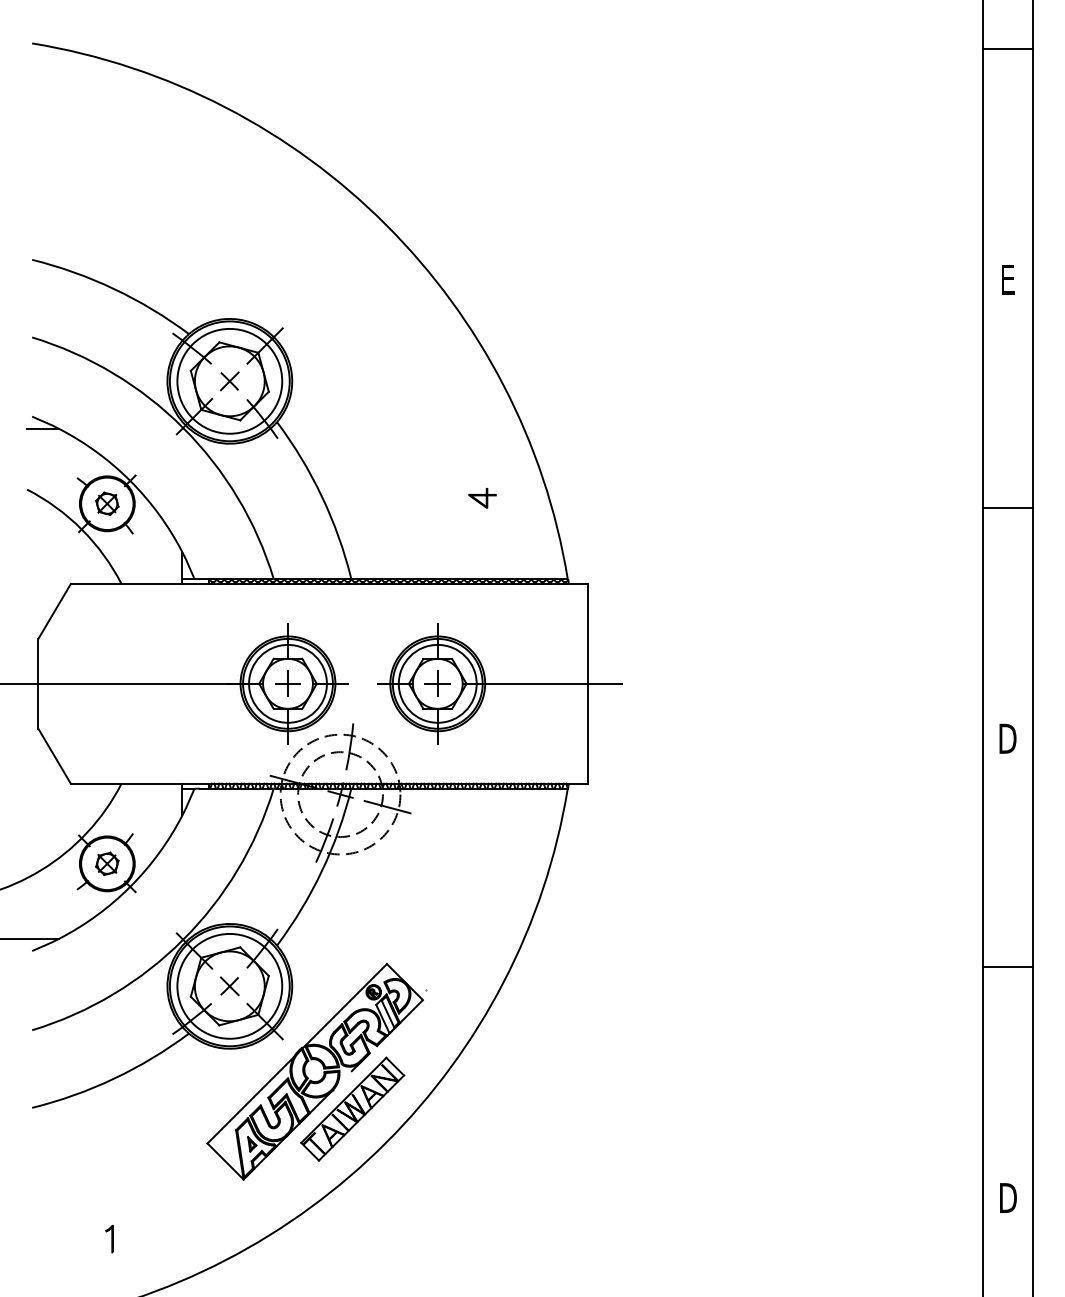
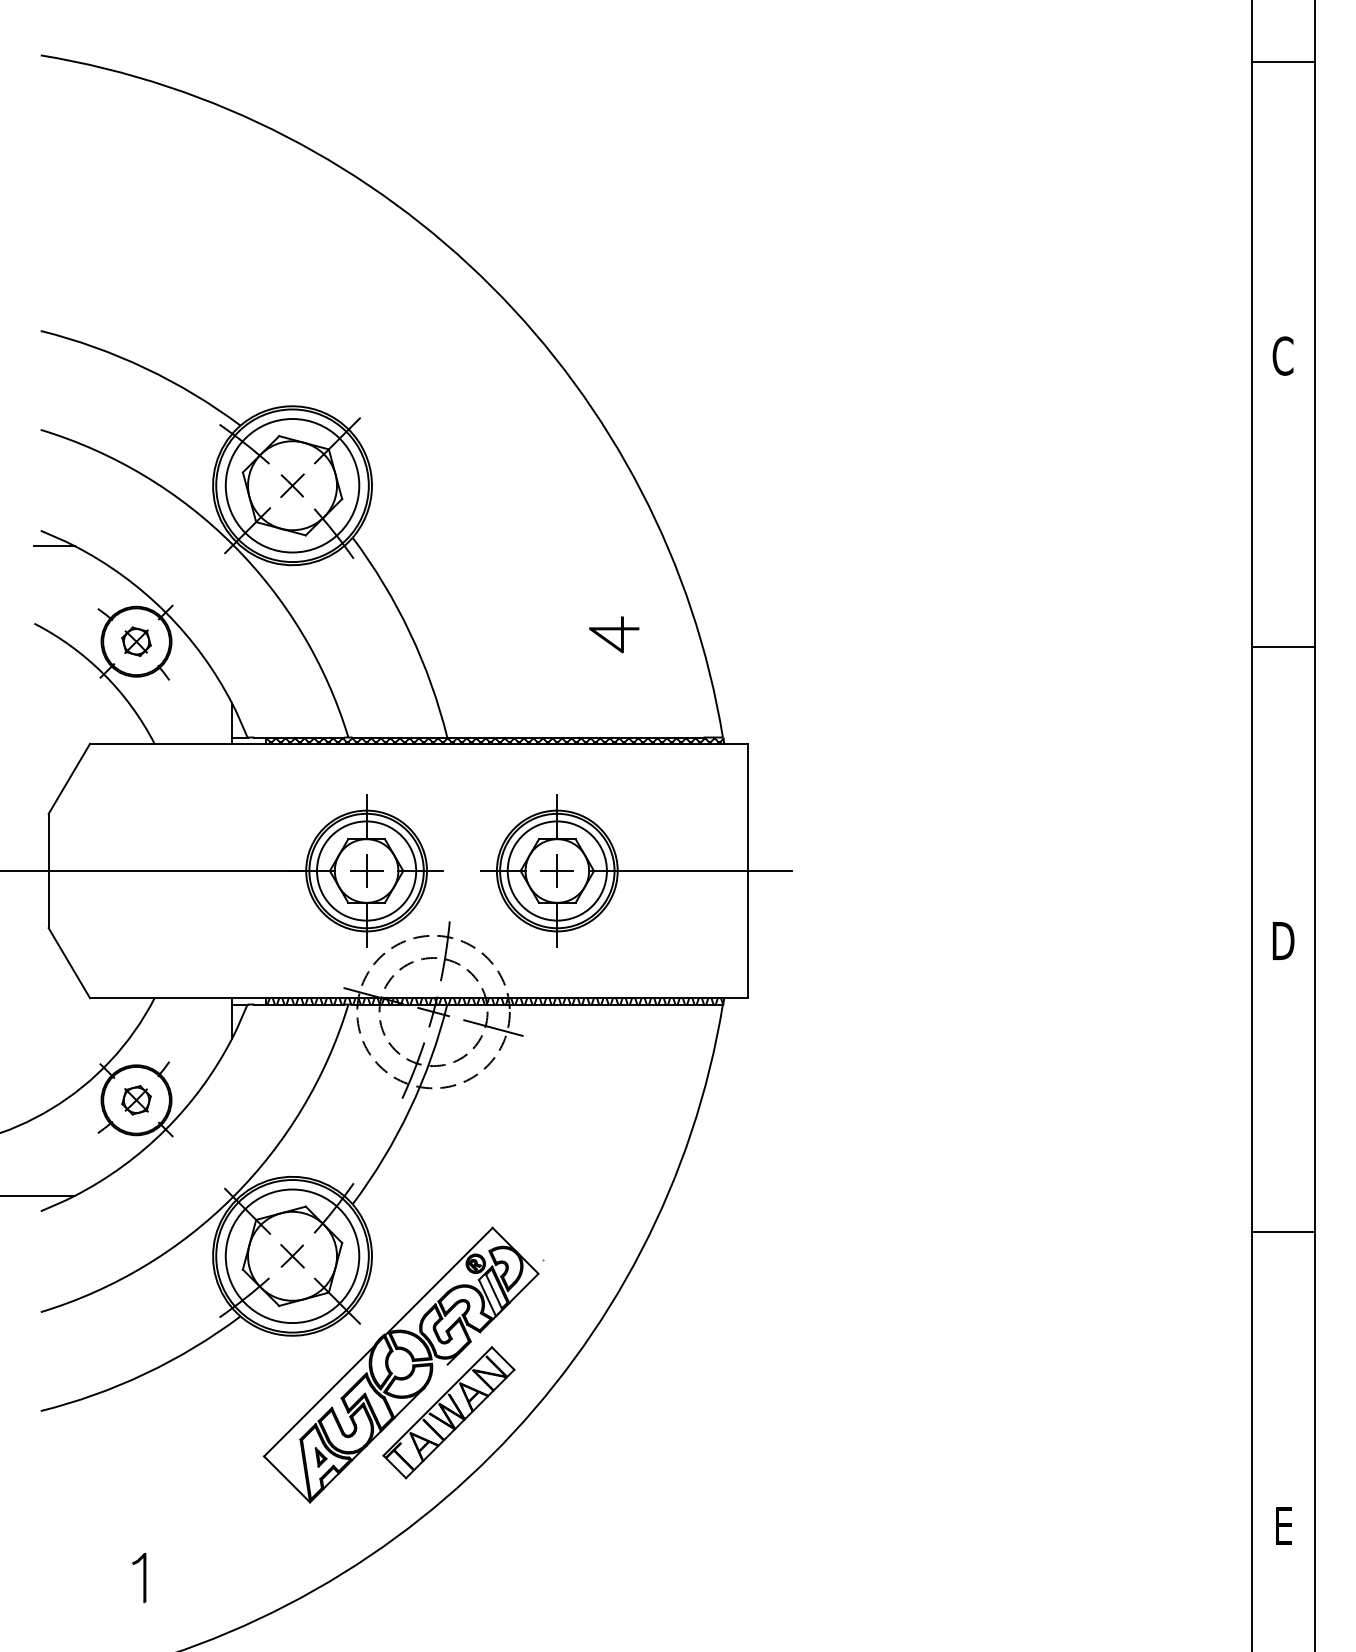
text: (1007, 279) -> (1282, 355), E -> C
part: (482, 498) -> (614, 634), size x1.43
text: (1007, 1197) -> (1283, 1525), D -> E
part: (109, 1239) -> (139, 1578), size x1.43

